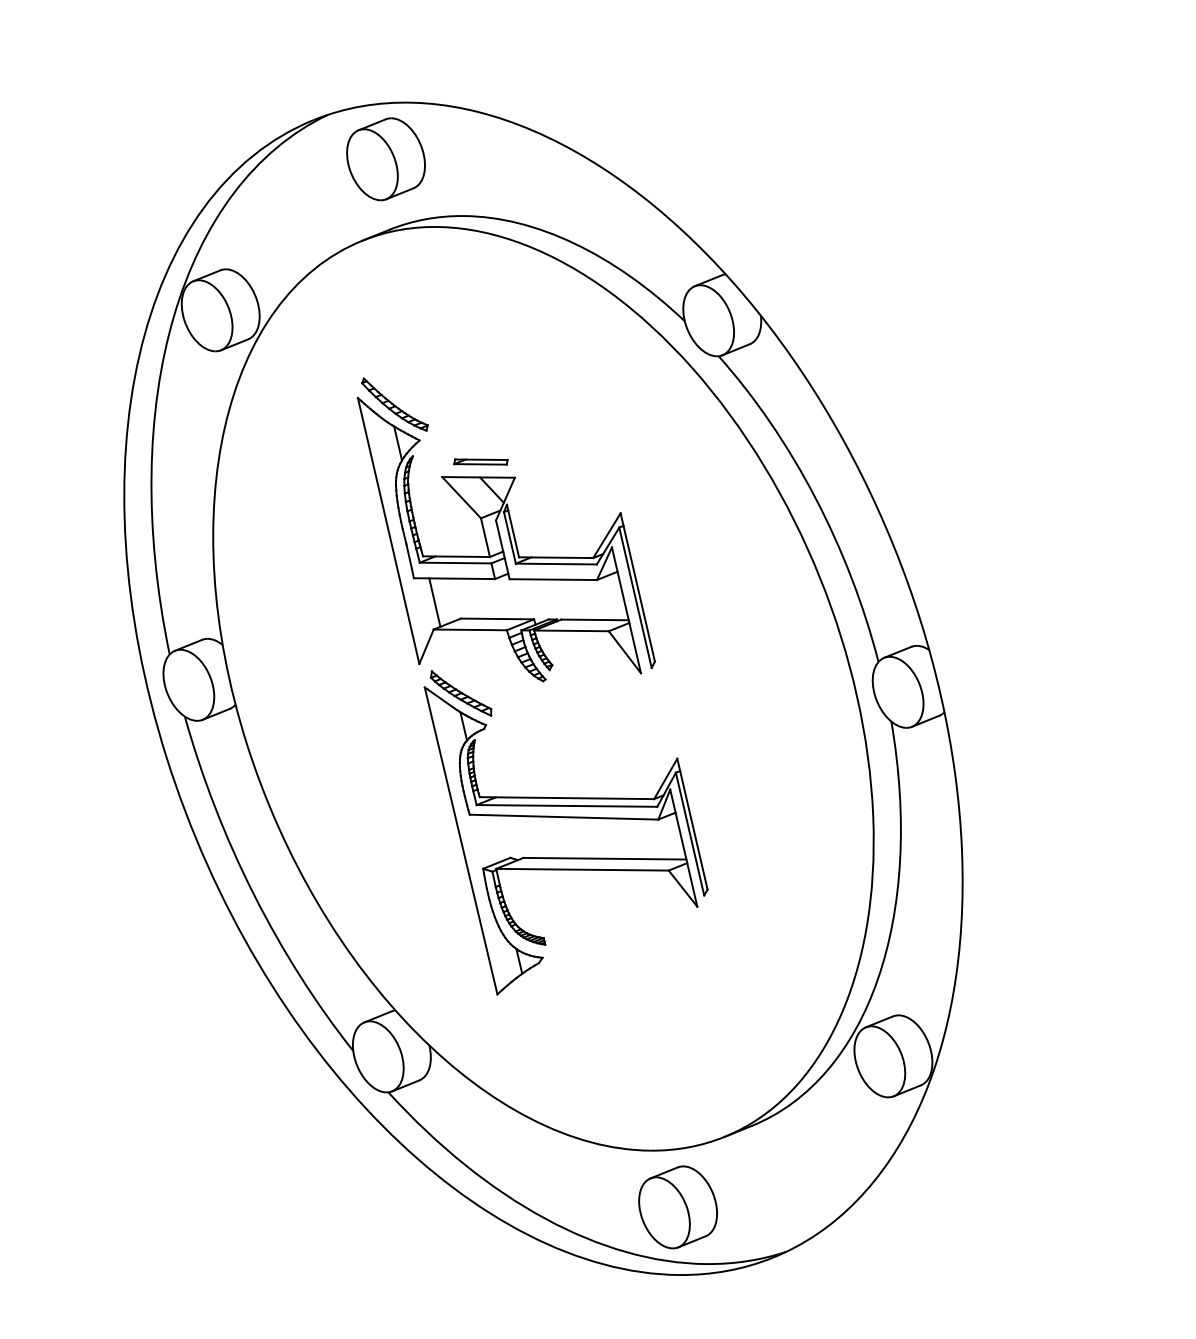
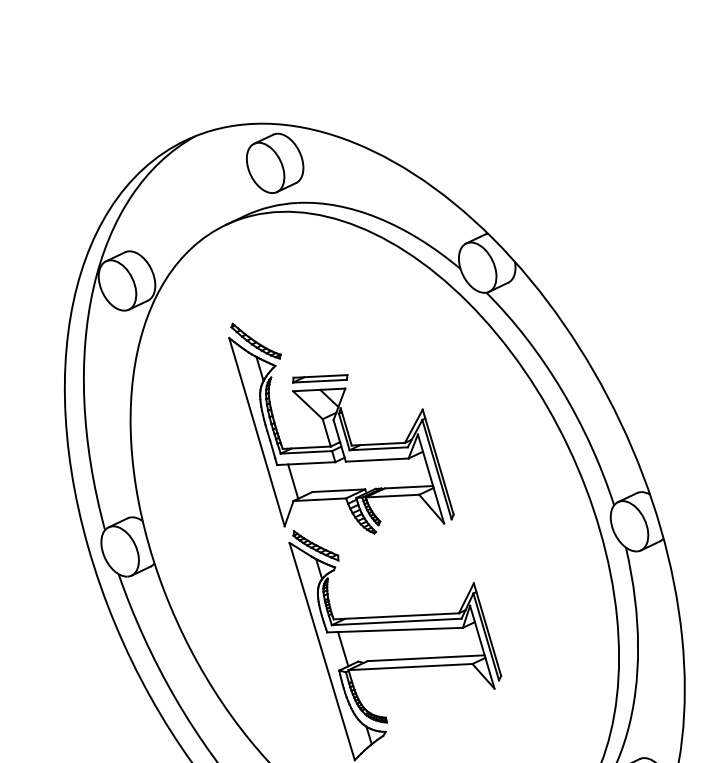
part: (385, 159) -> (274, 163), moved
part: (480, 461) -> (319, 378), size x1.43
line: (490, 839) -> (343, 649), added

